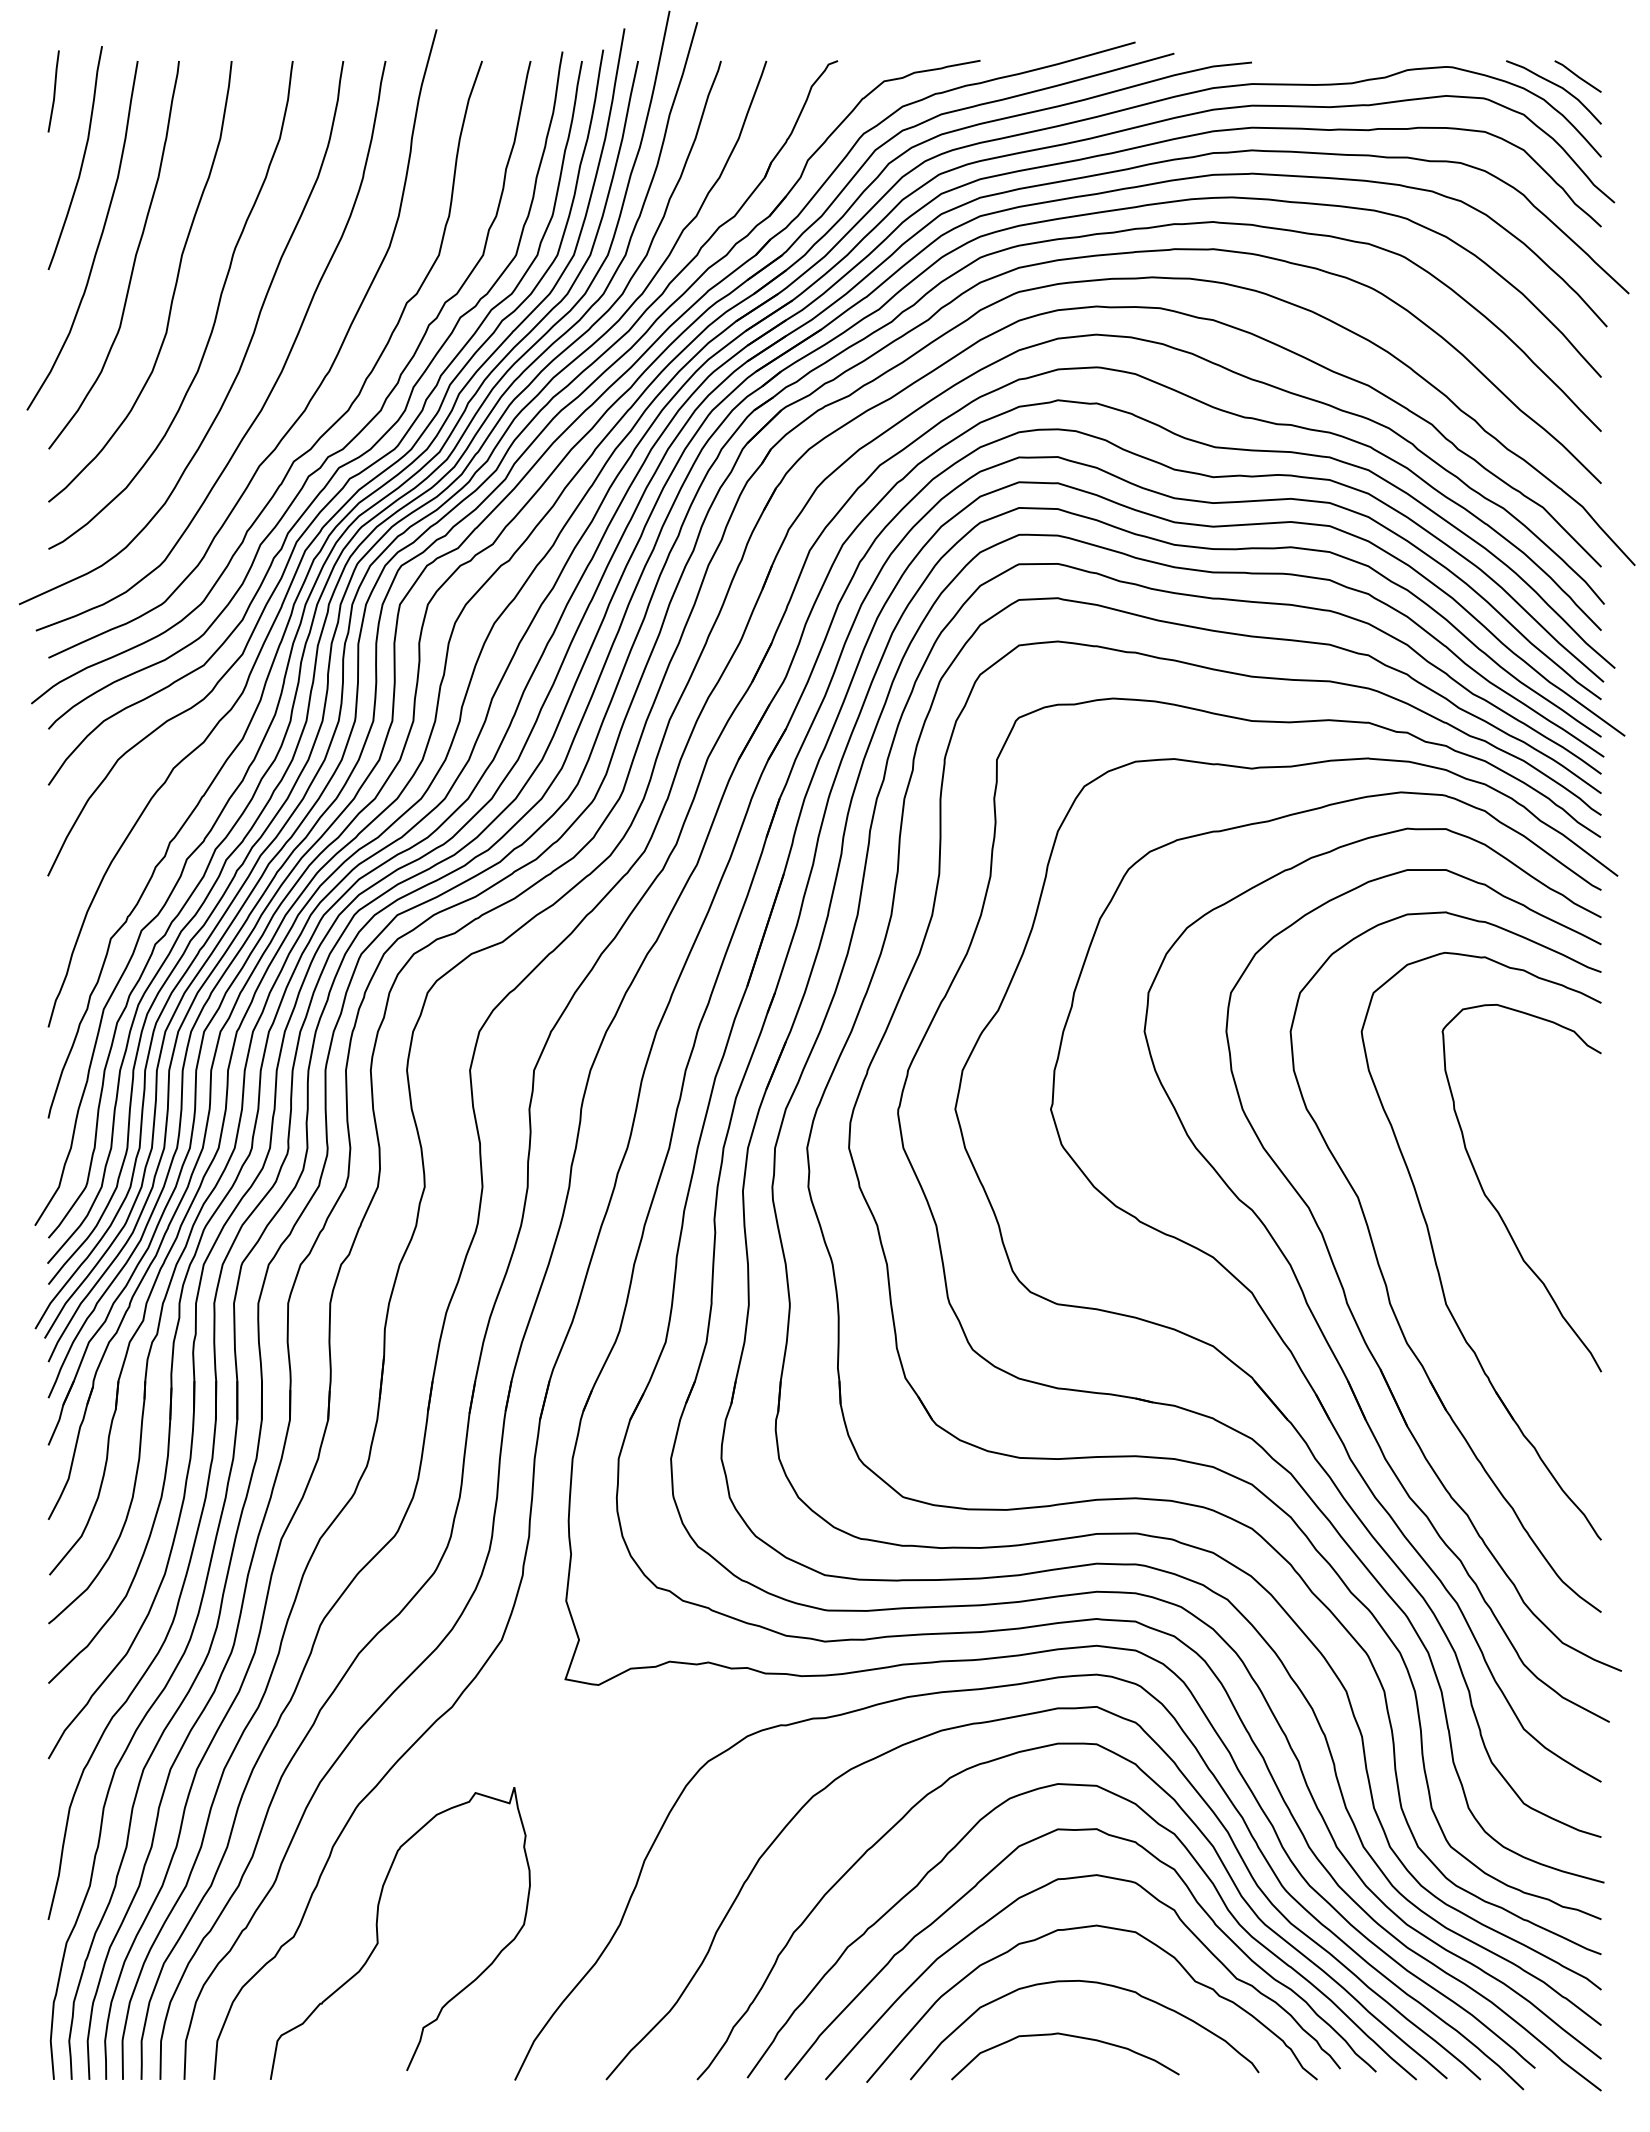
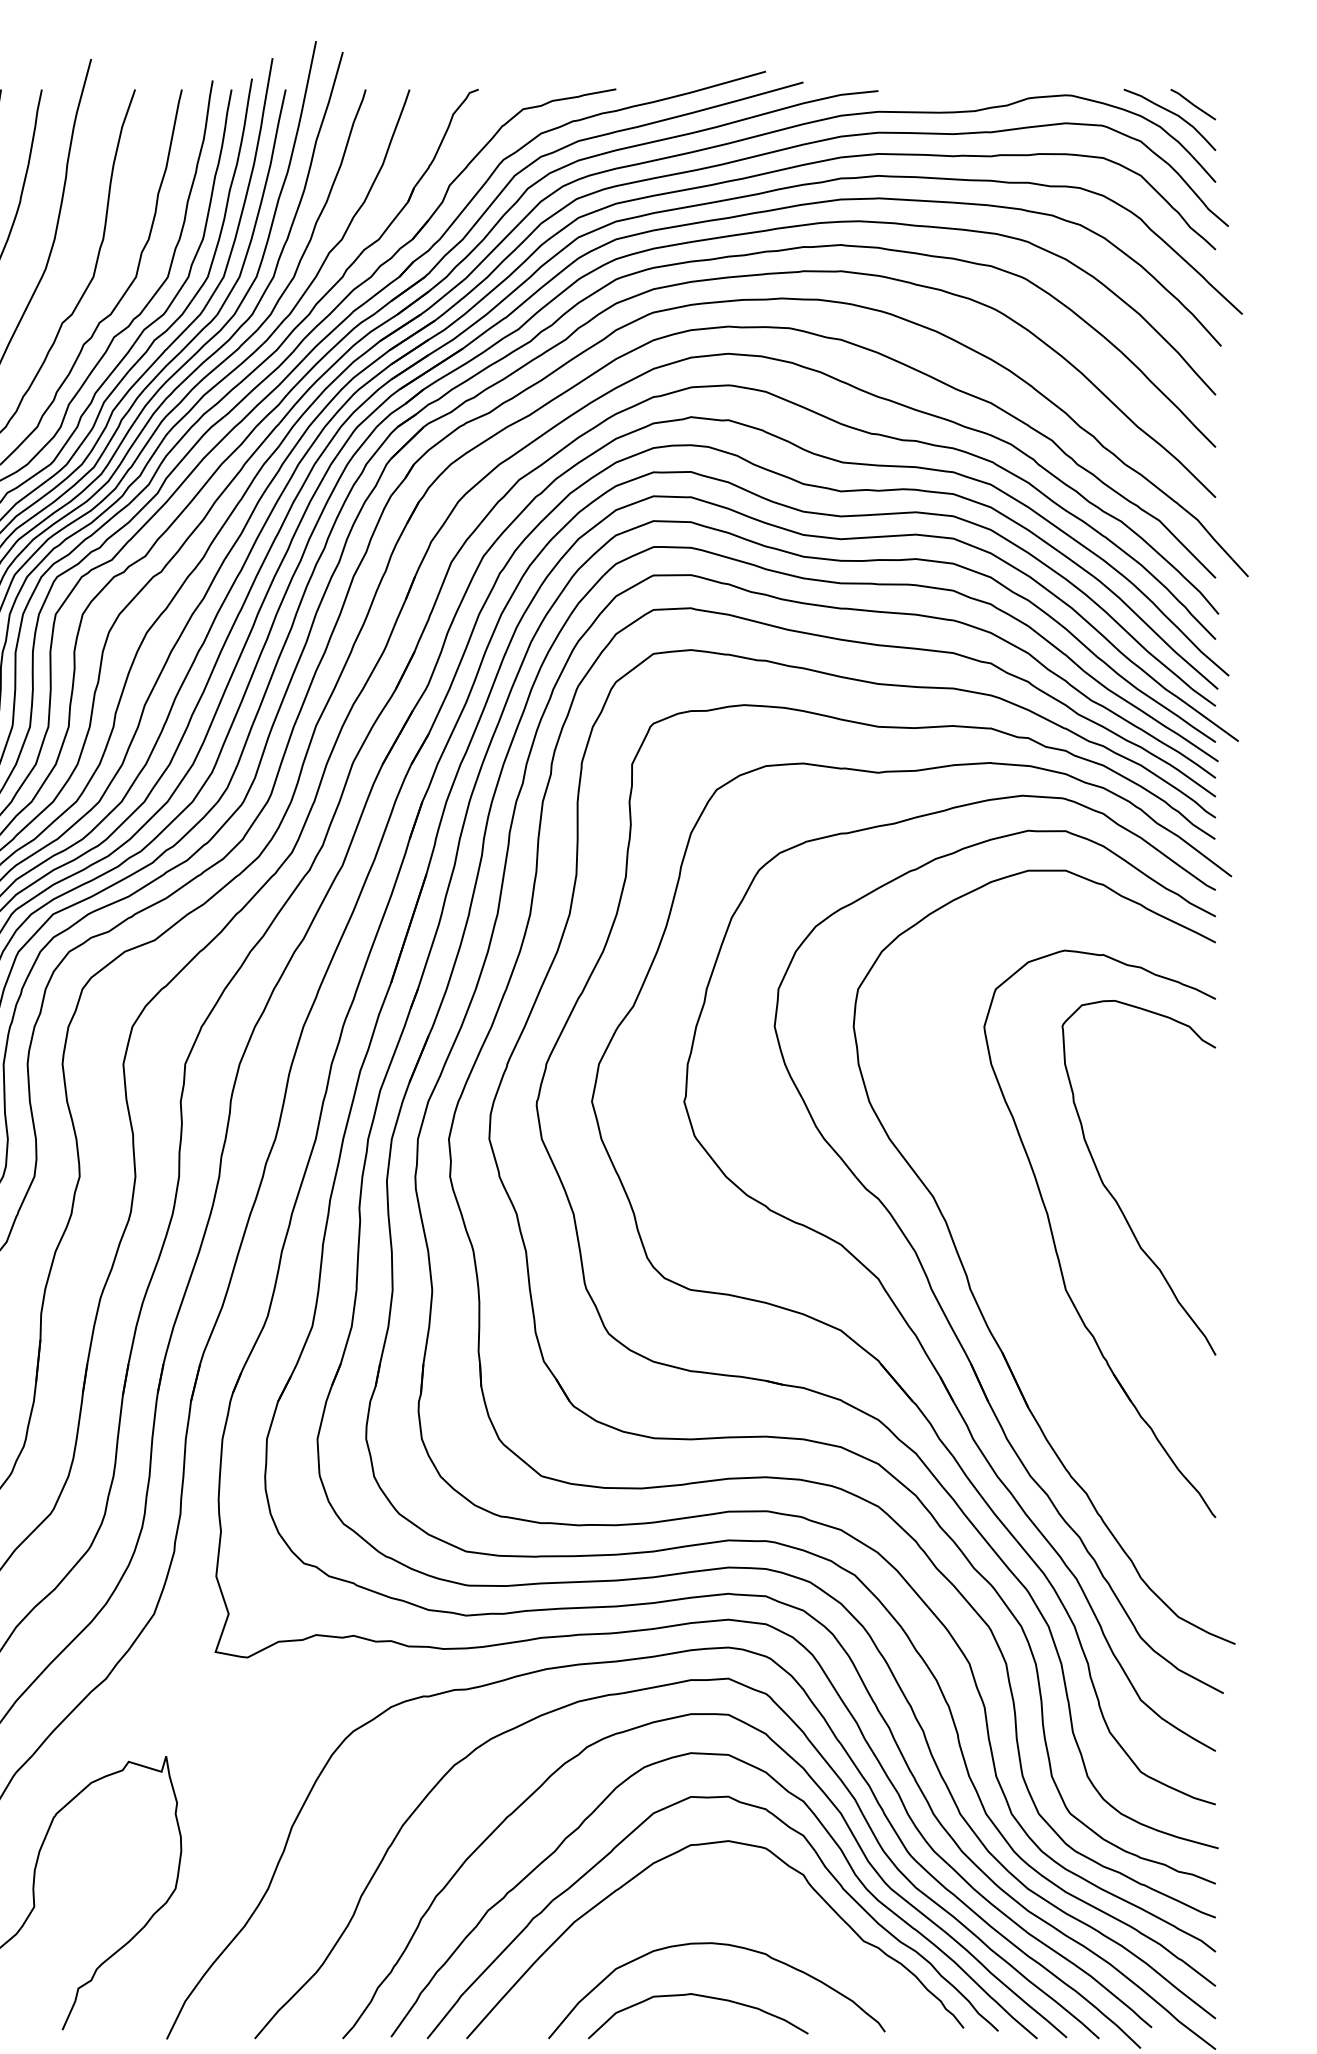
part: (1385, 1280) -> (1007, 1266), removed
curve: (1083, 1928) -> (715, 1892), removed

